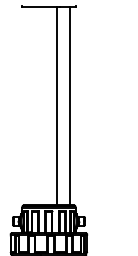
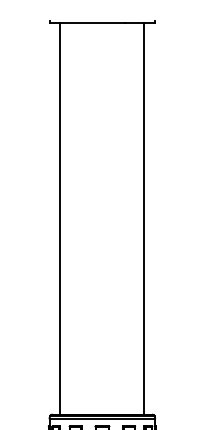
line: (56, 105) -> (60, 217), moved

